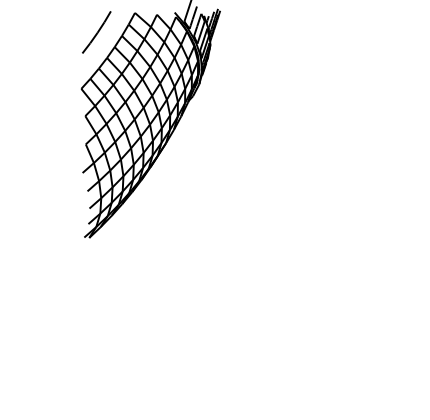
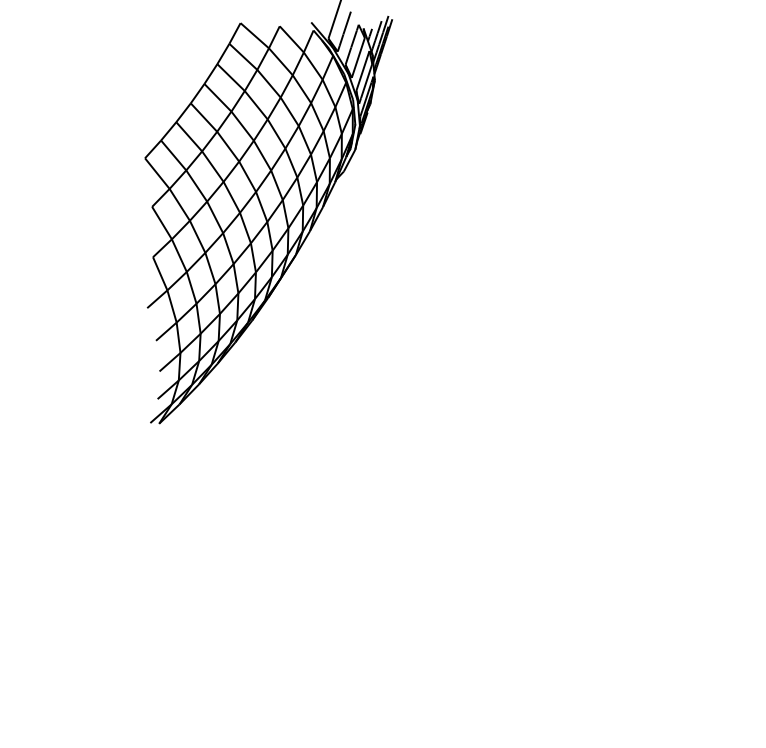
line: (96, 32) -> (171, 57), removed

